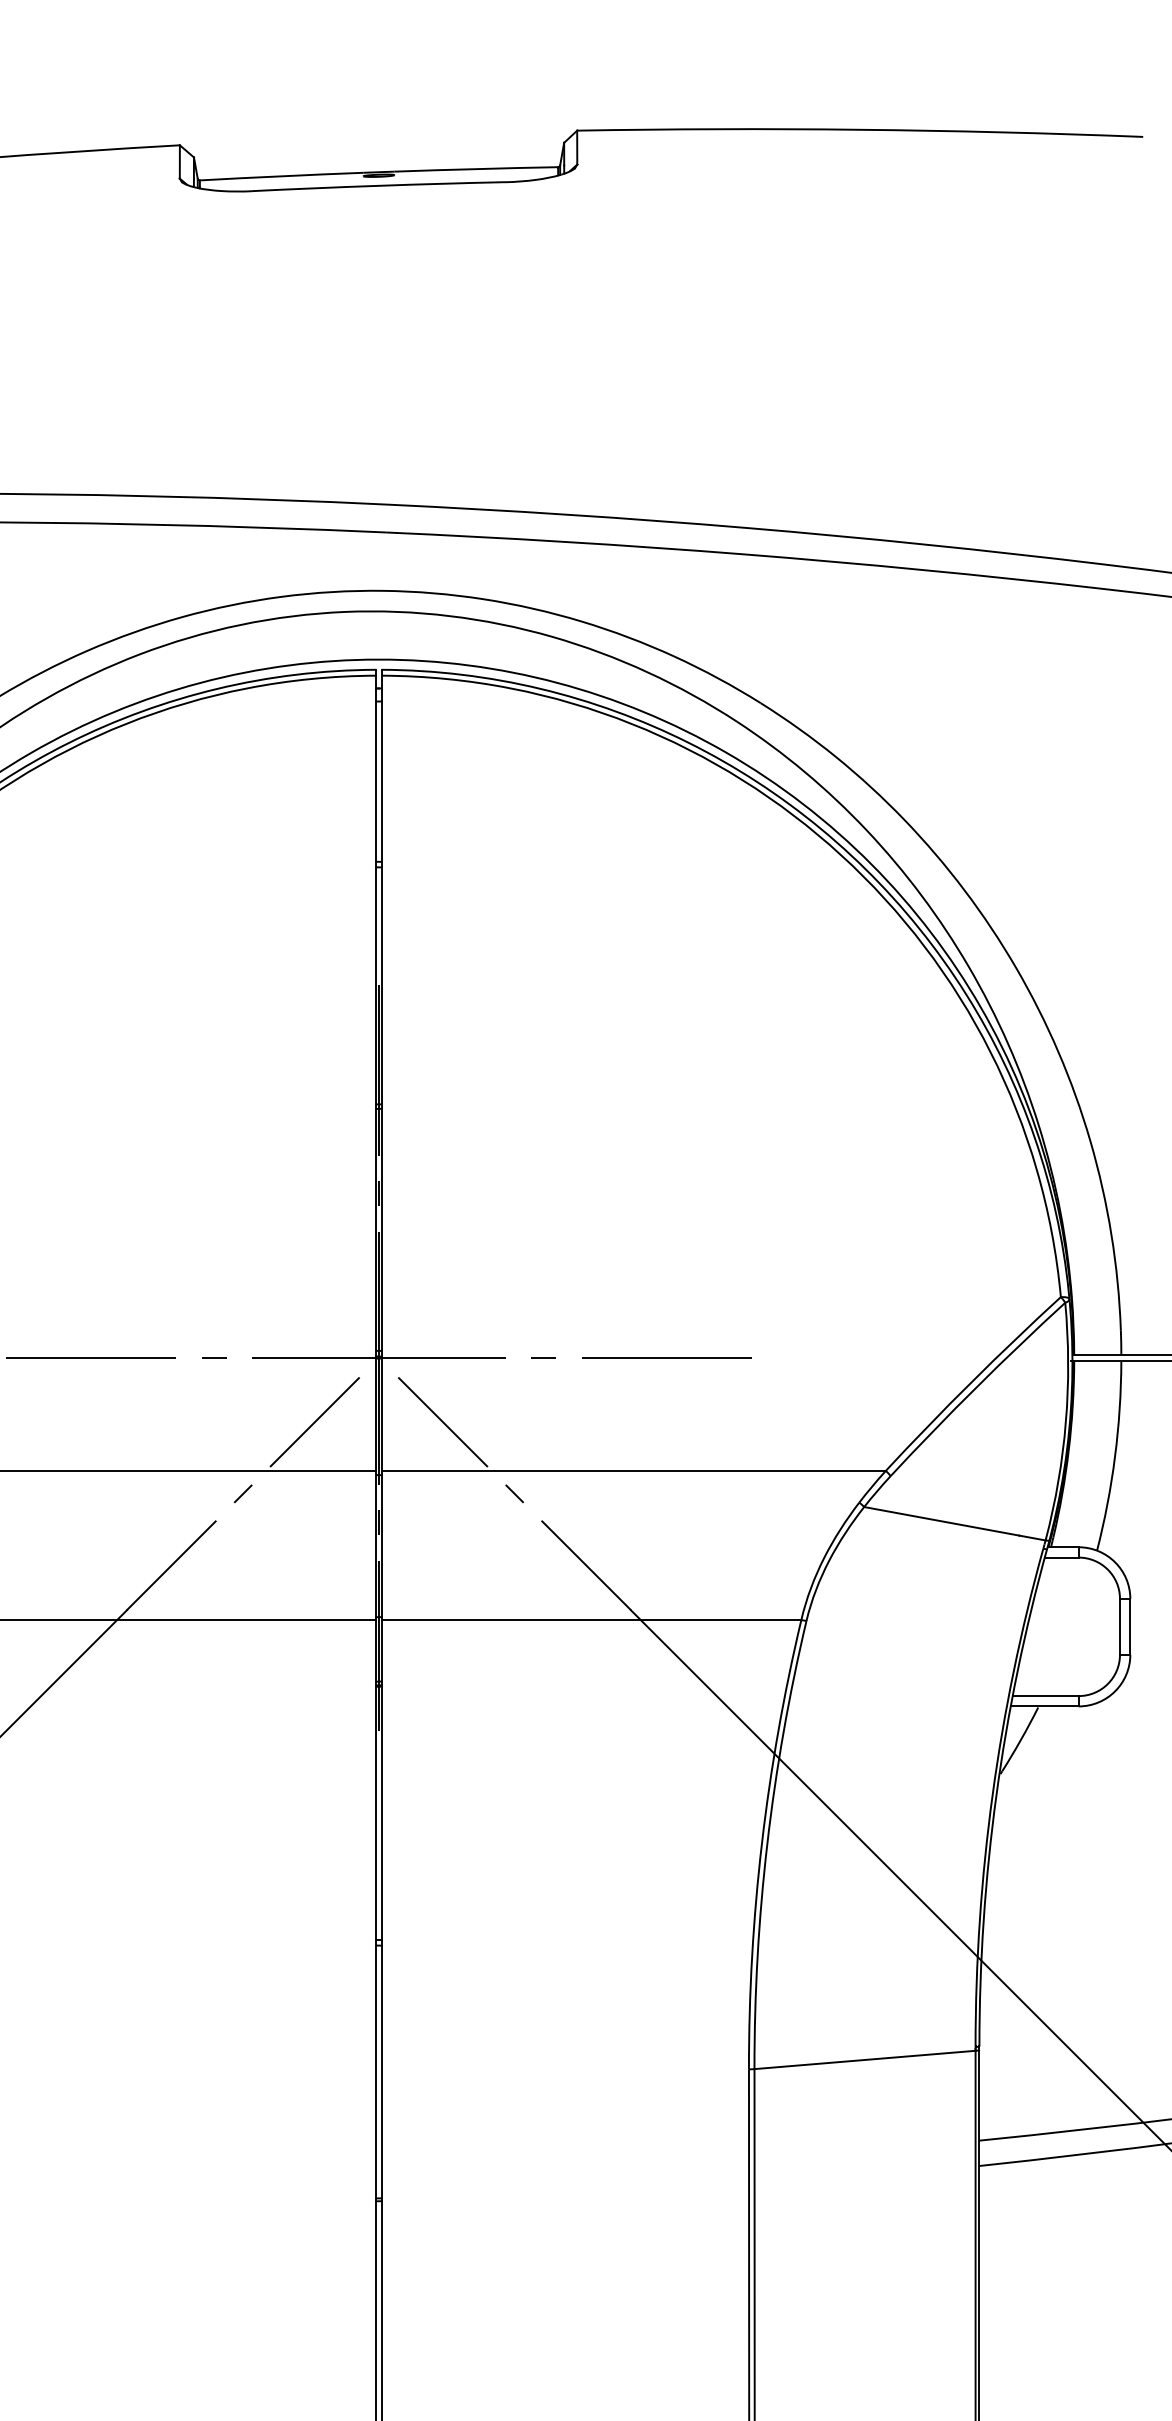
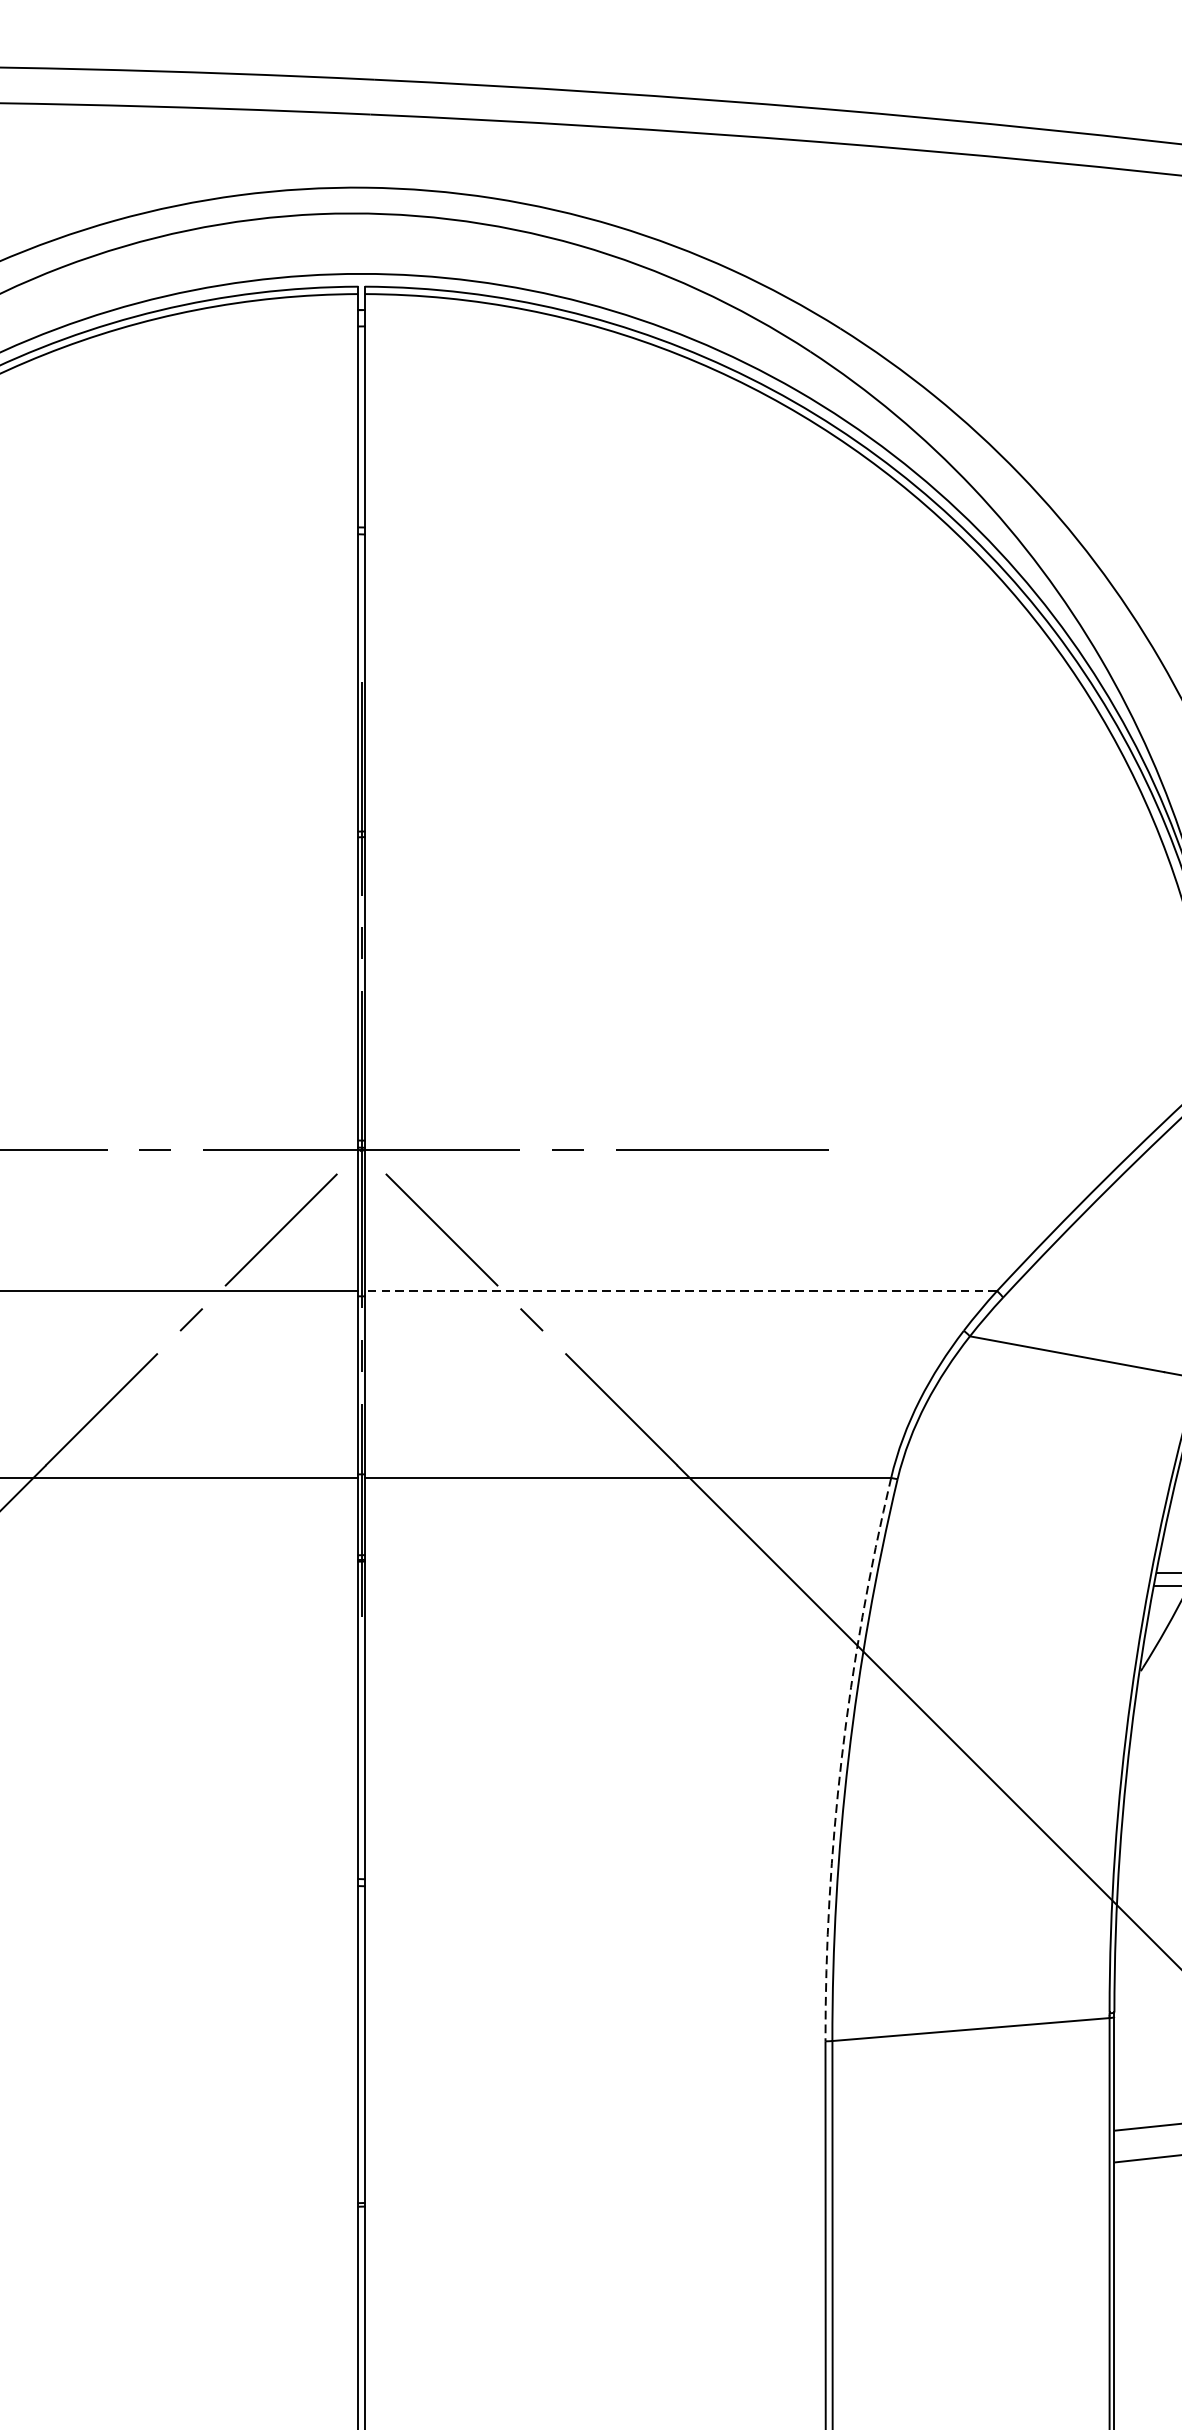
line: (633, 1470) -> (680, 1290), solid -> dashed
arc: (761, 1843) -> (841, 1758), solid -> dashed

